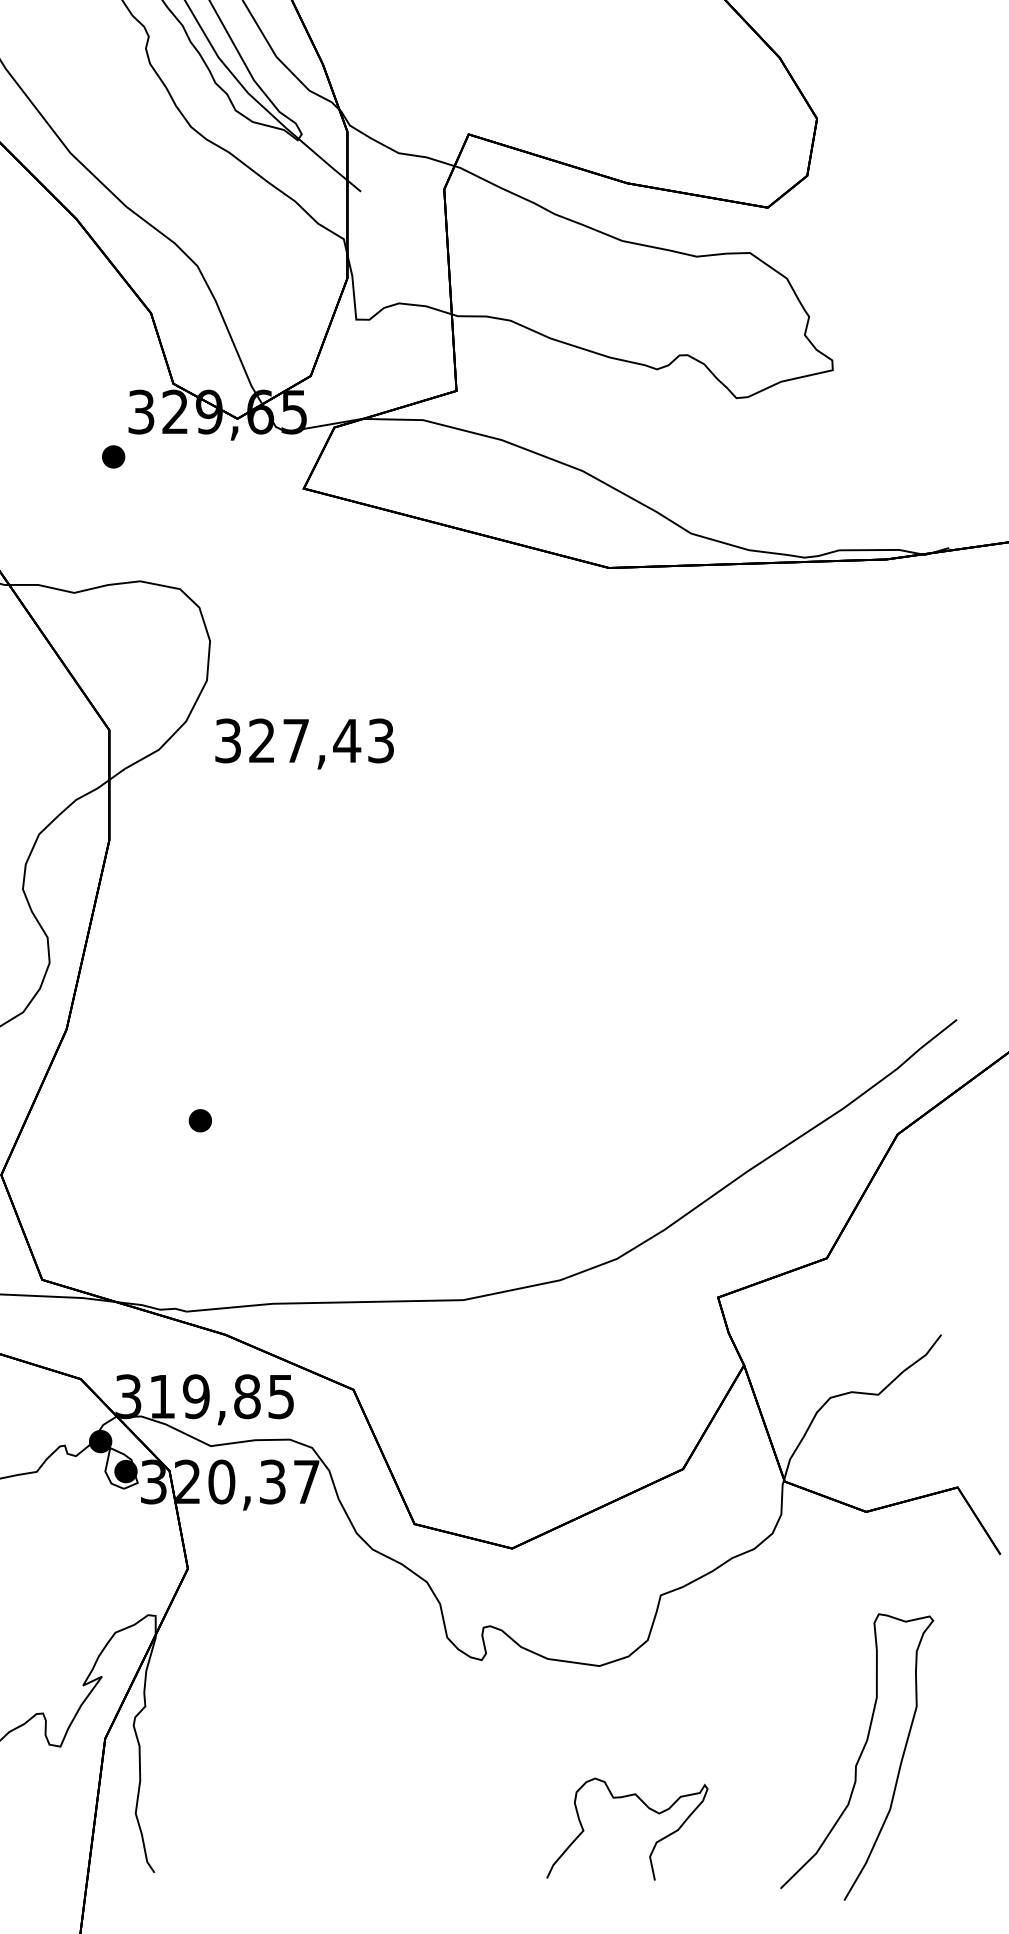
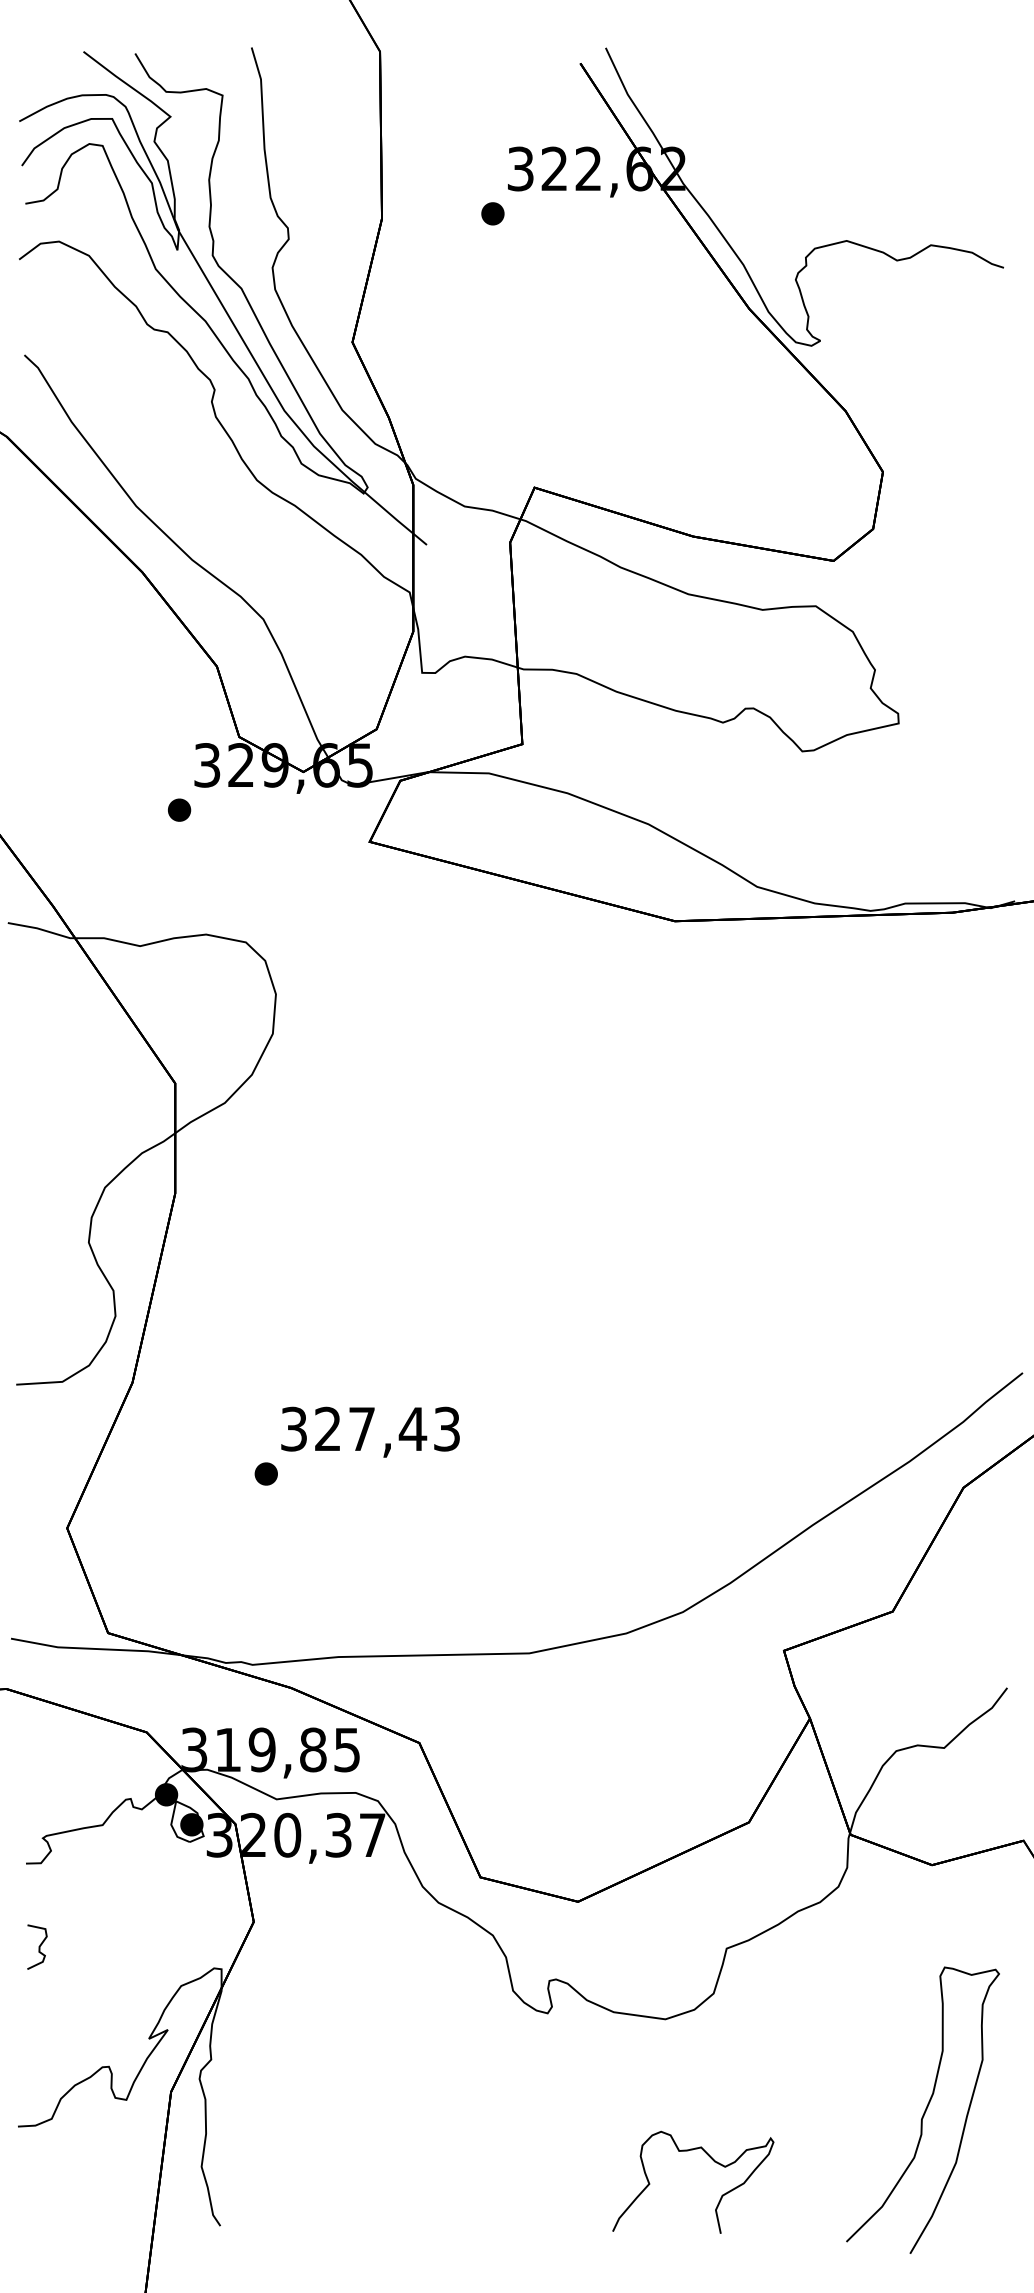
text: (304, 743) -> (370, 1431), moved

